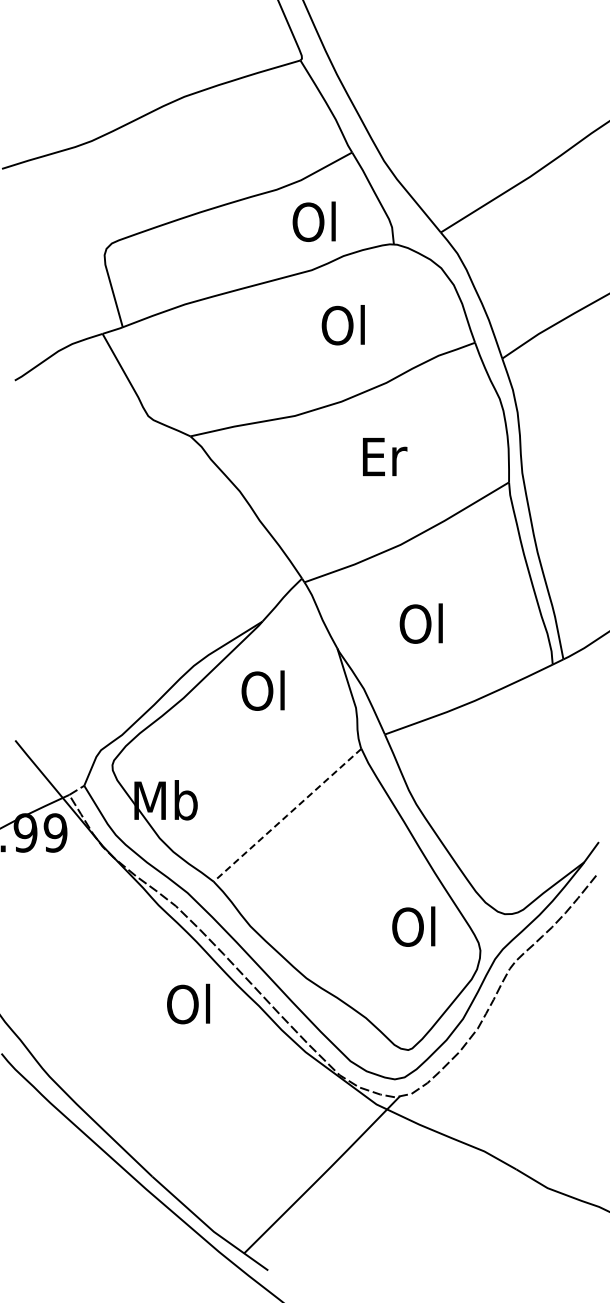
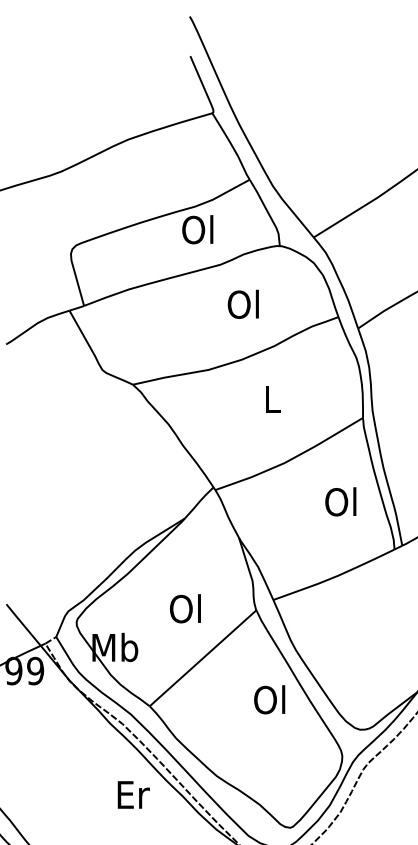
text: (313, 221) -> (197, 229), moved
text: (385, 456) -> (273, 399), Er -> L
text: (420, 623) -> (340, 501), moved
text: (262, 690) -> (184, 608), moved
line: (287, 815) -> (203, 658), dashed -> solid
text: (413, 926) -> (269, 699), moved
text: (190, 1003) -> (132, 794), Ol -> Er

